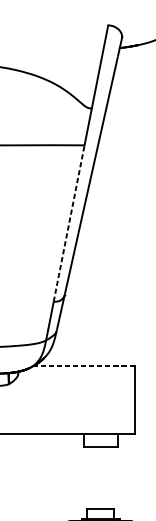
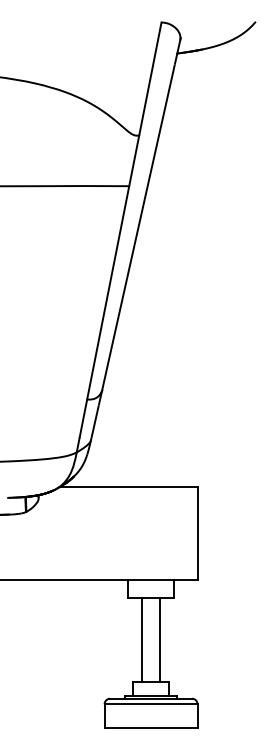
line: (69, 223) -> (108, 292), dashed -> solid
line: (84, 365) -> (128, 486), dashed -> solid
line: (93, 477) -> (141, 639), added
line: (107, 477) -> (160, 639), added

